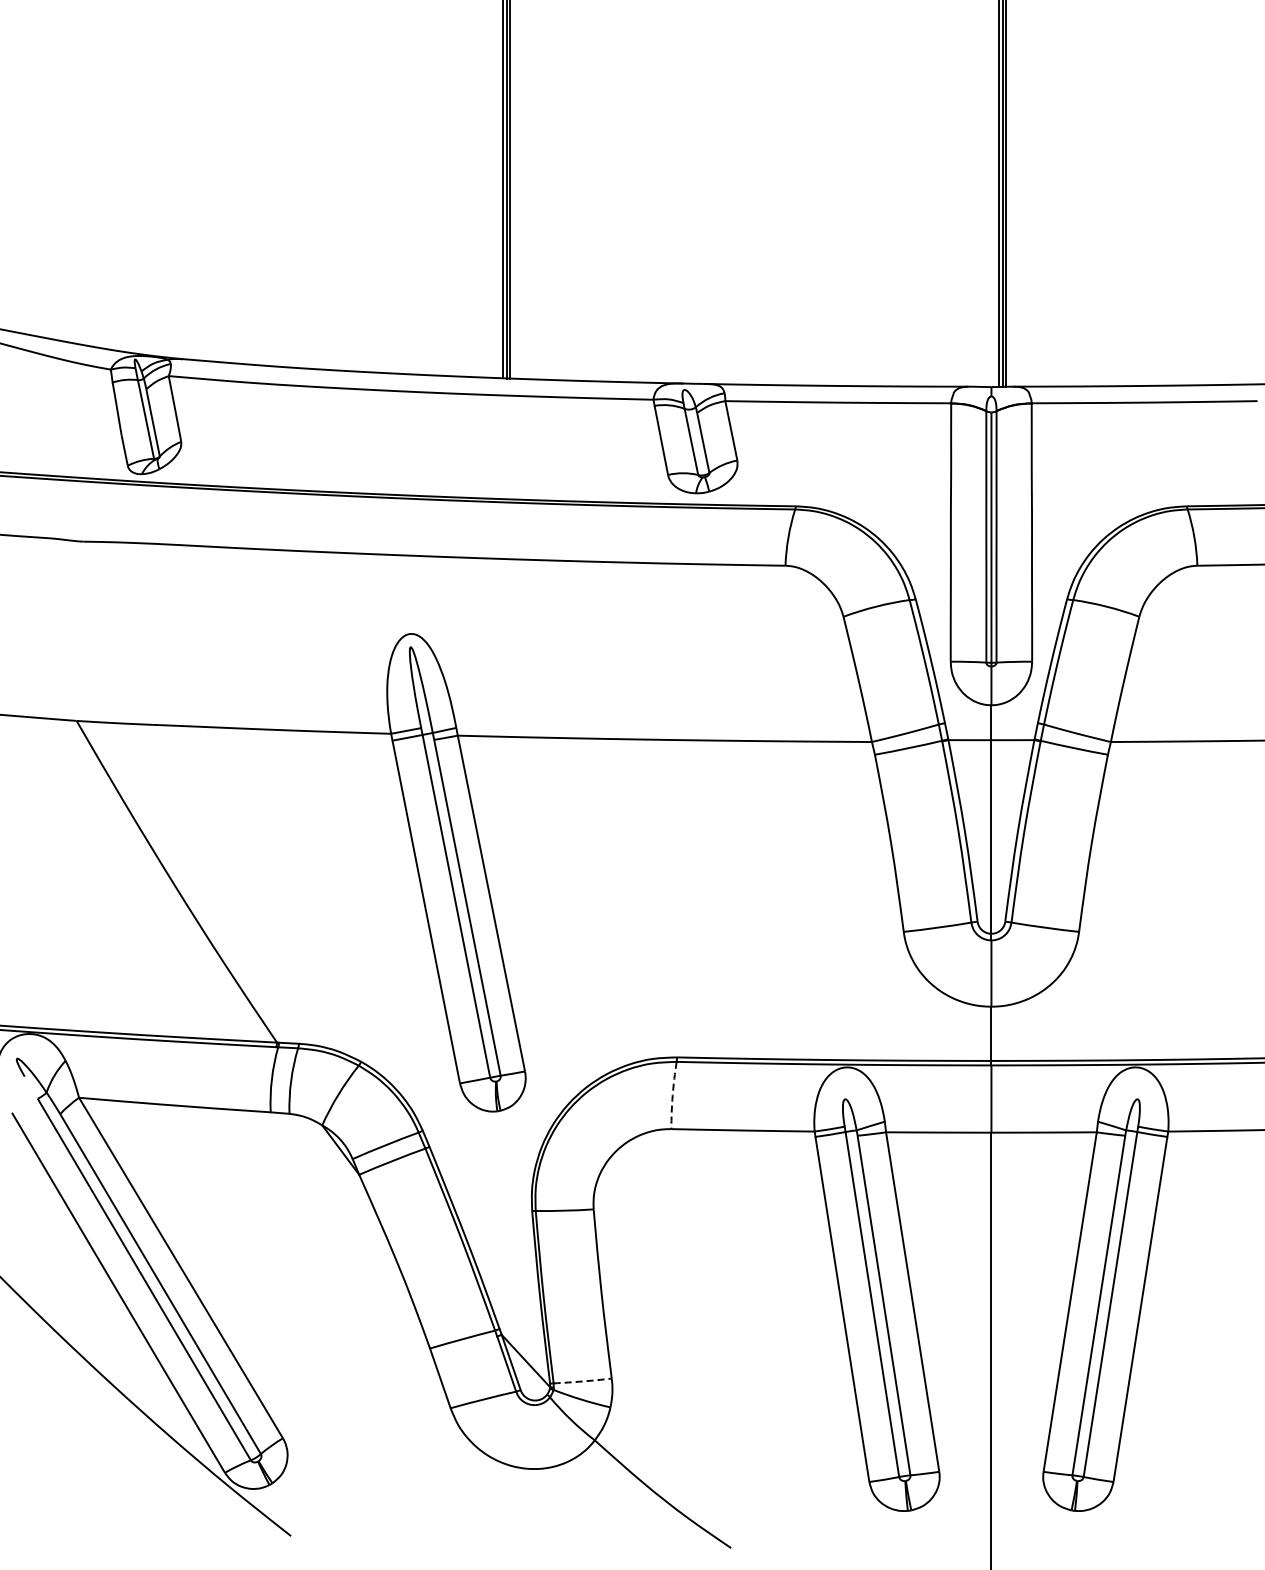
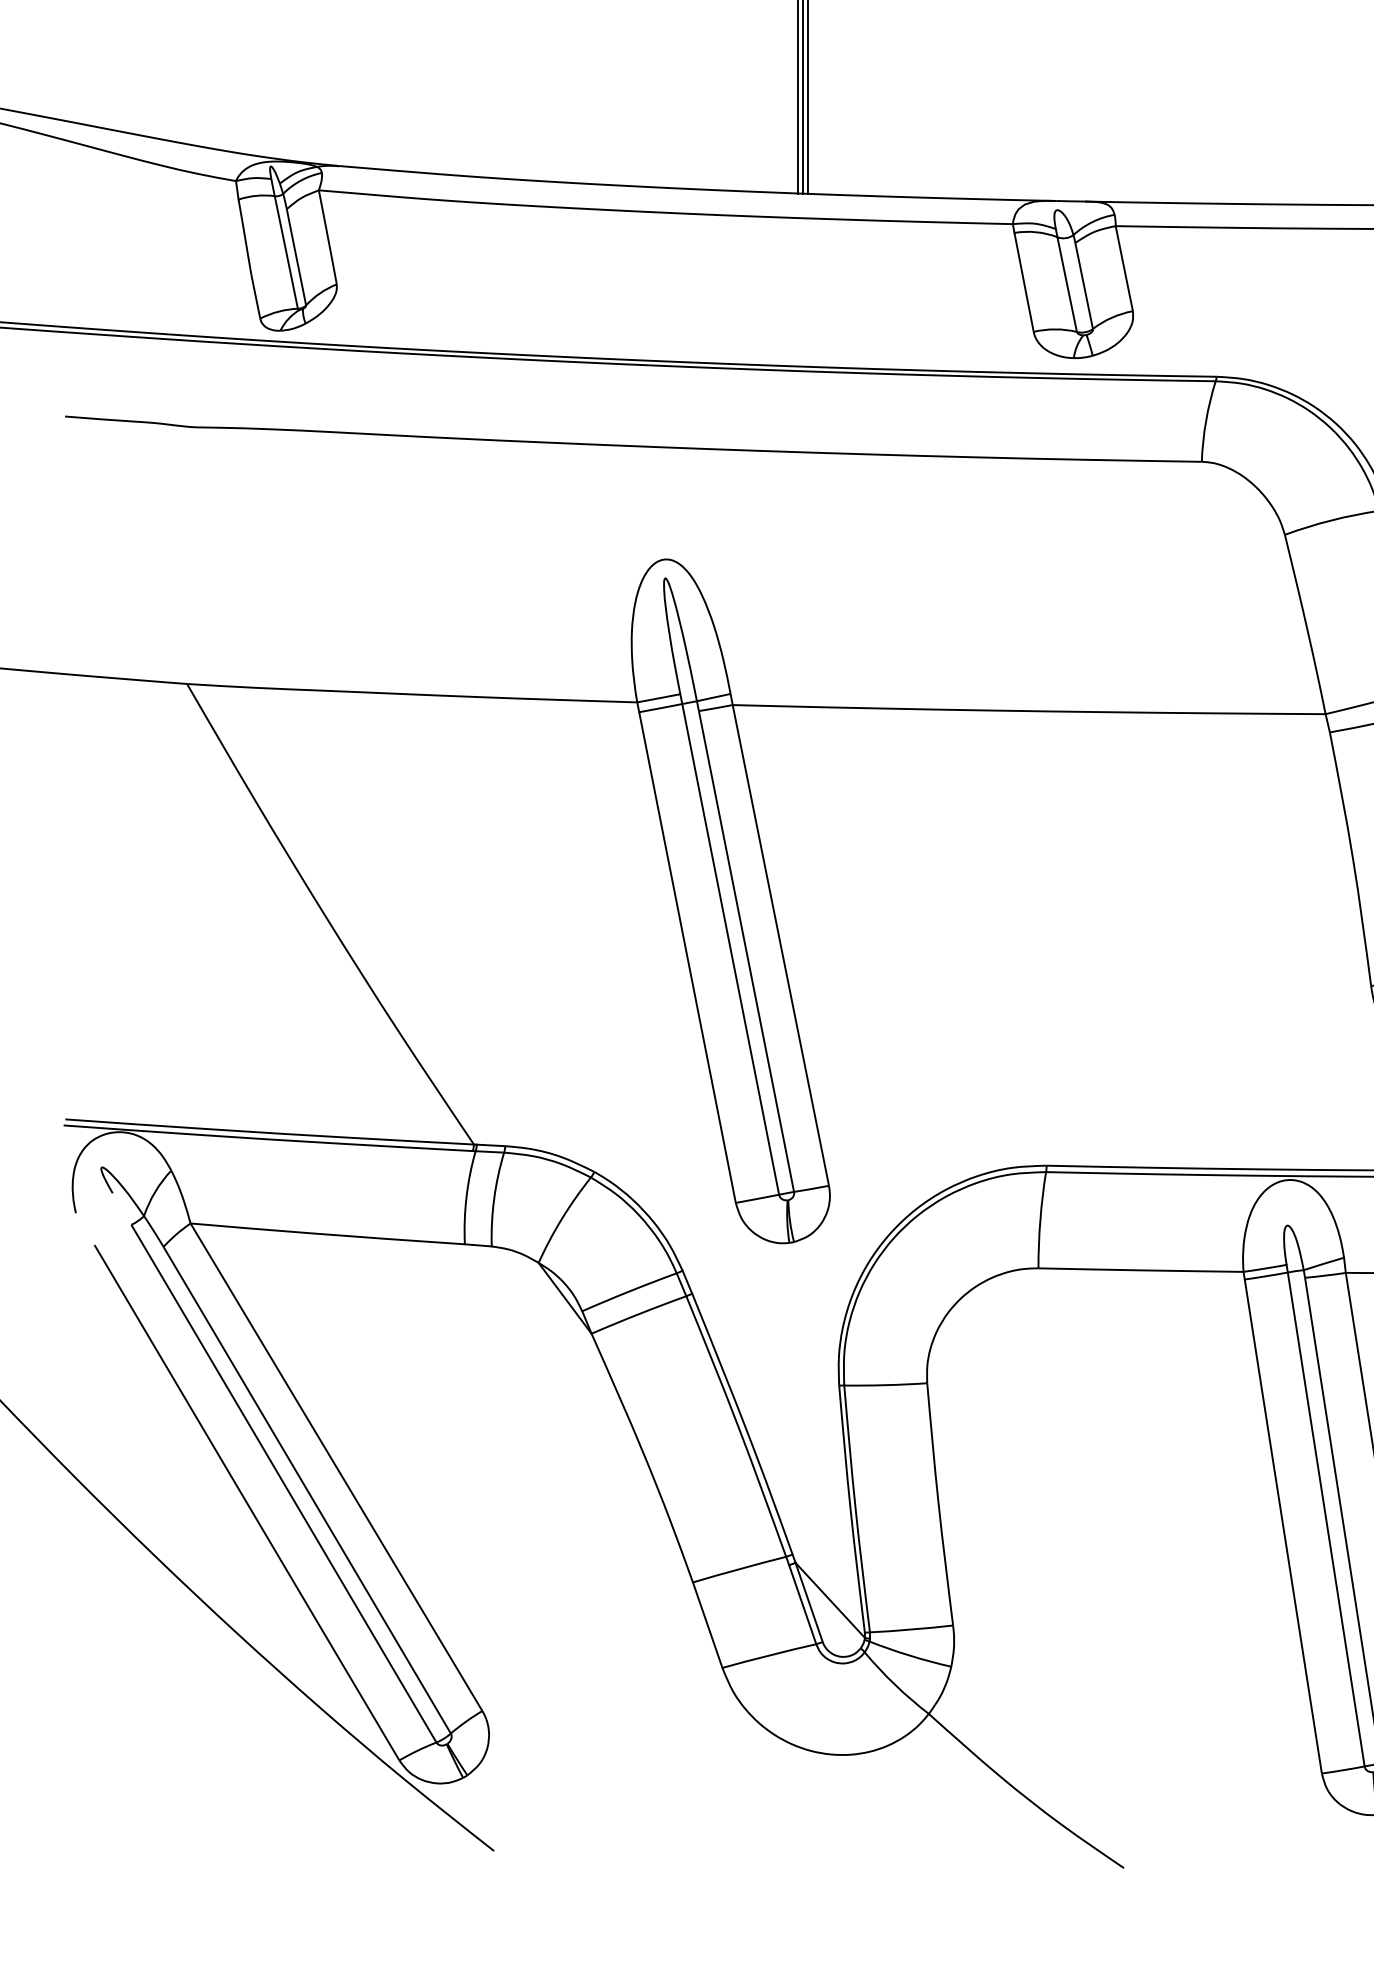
arc: (672, 1095) -> (1040, 1220), dashed -> solid
arc: (582, 1381) -> (911, 1629), dashed -> solid

